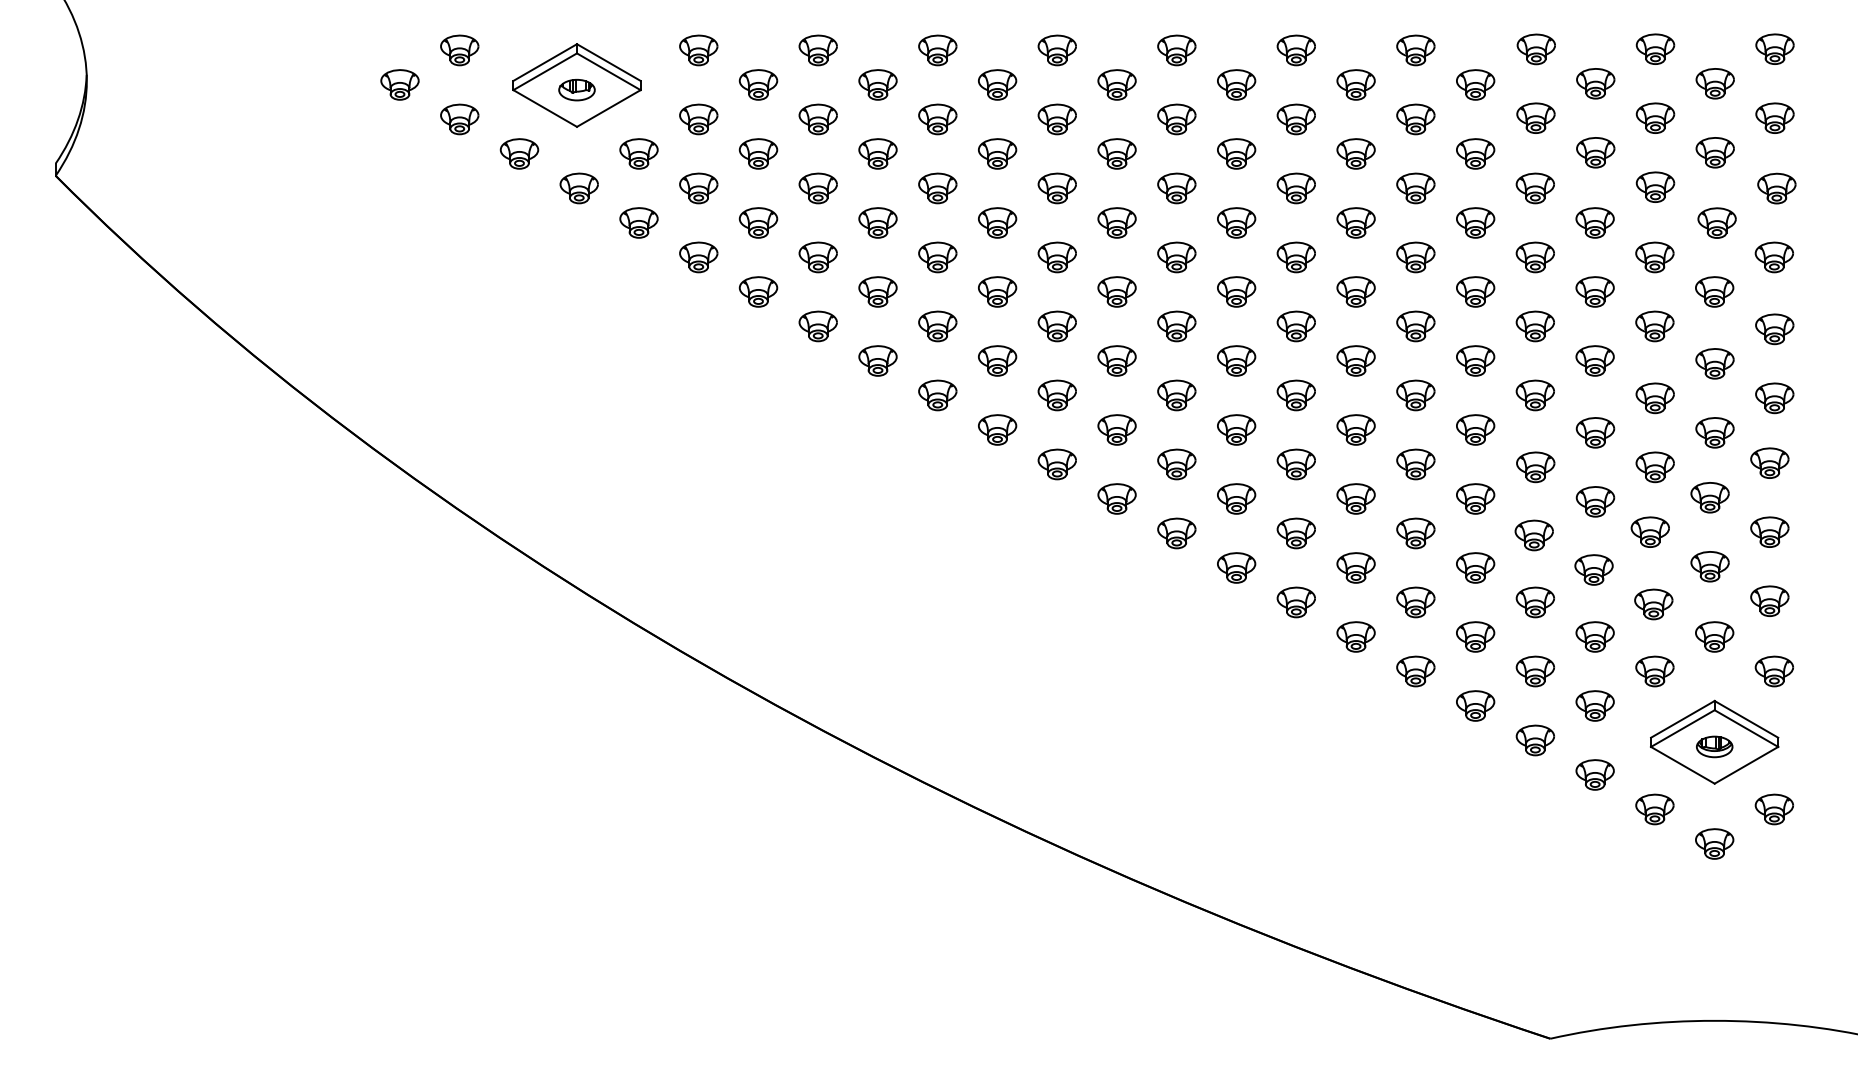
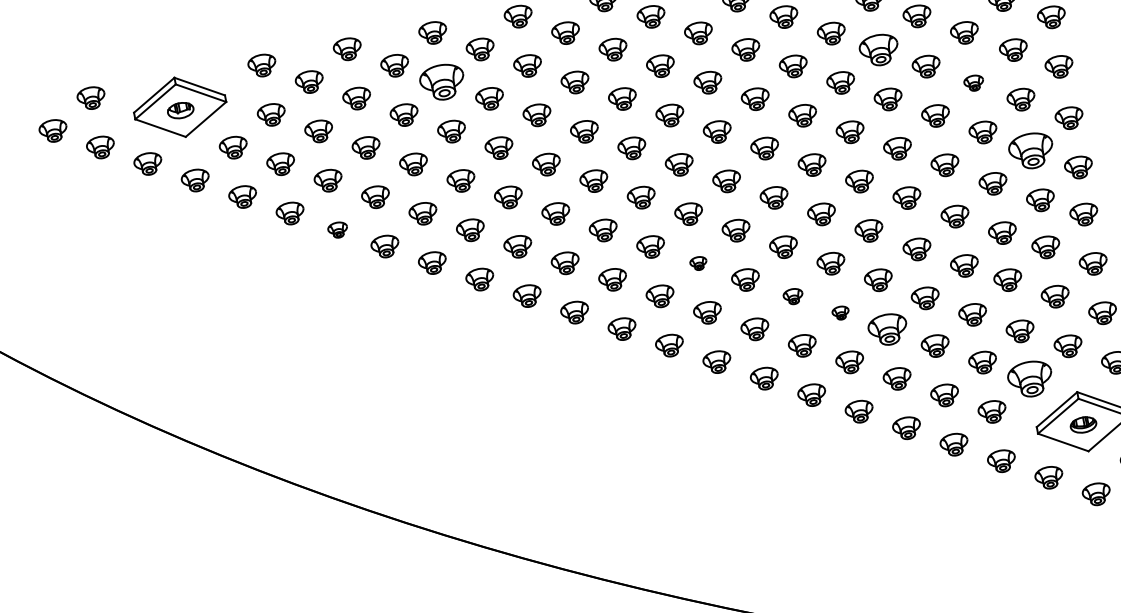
part: (937, 119) -> (442, 82), size x1.6
part: (1534, 188) -> (878, 50), size x1.4
part: (1654, 257) -> (973, 83), size x0.7
part: (758, 291) -> (337, 229), size x0.7
part: (1714, 363) -> (1031, 150), size x1.6
part: (1236, 429) -> (698, 263), size x0.6
part: (1355, 498) -> (792, 296), size x0.7
part: (1415, 533) -> (840, 313), size x0.6
part: (1475, 567) -> (888, 329), size x1.4
part: (1654, 671) -> (1030, 379), size x1.6

